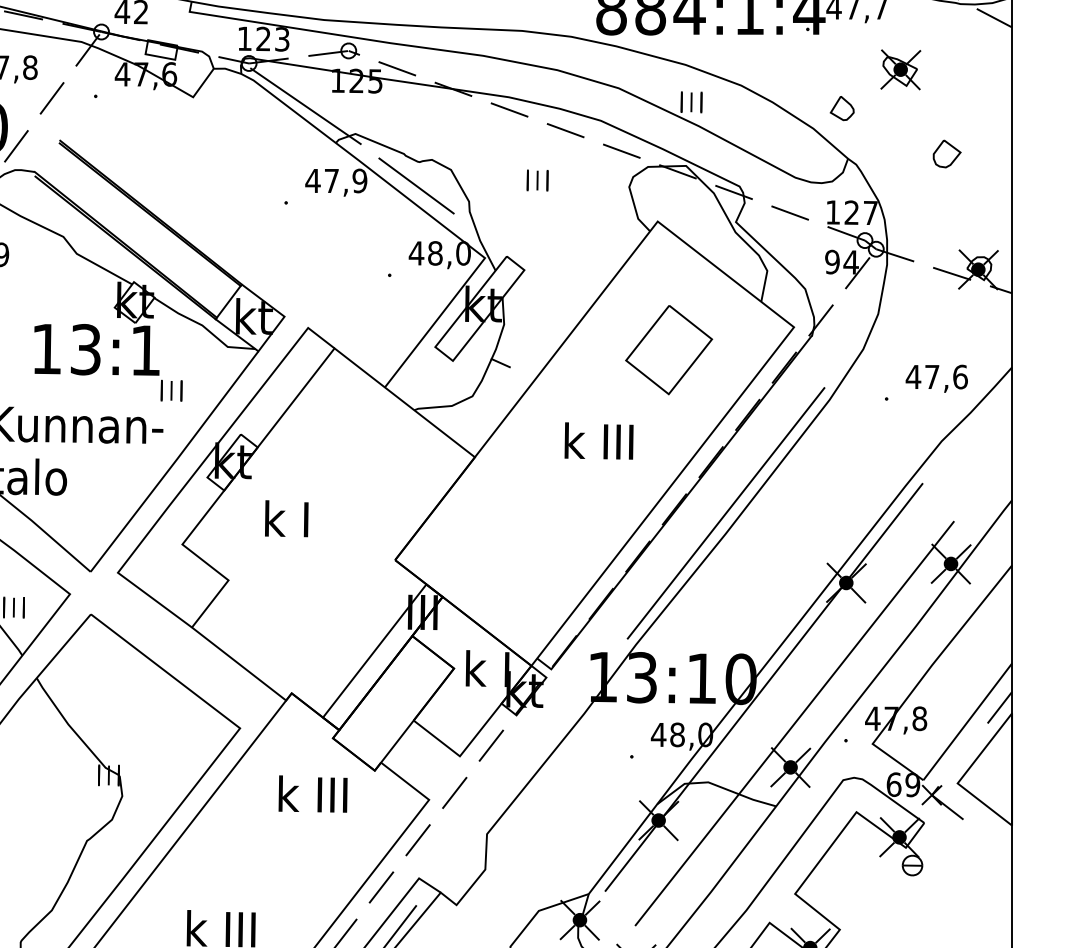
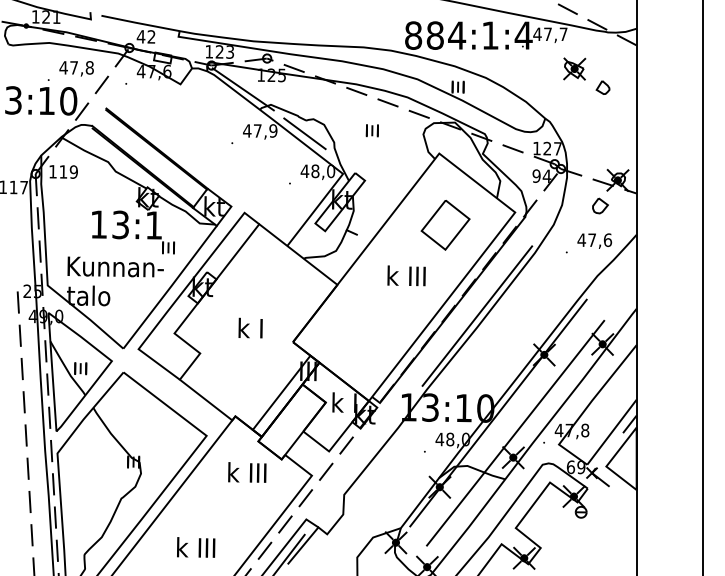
part: (841, 108) -> (602, 87), moved
part: (947, 153) -> (600, 205), moved
text: (286, 517) -> (250, 327), moved

